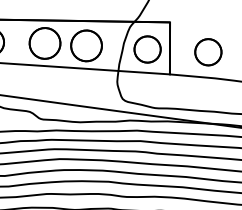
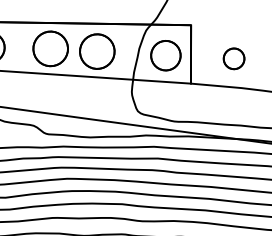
part: (207, 52) -> (233, 58), size x0.7

